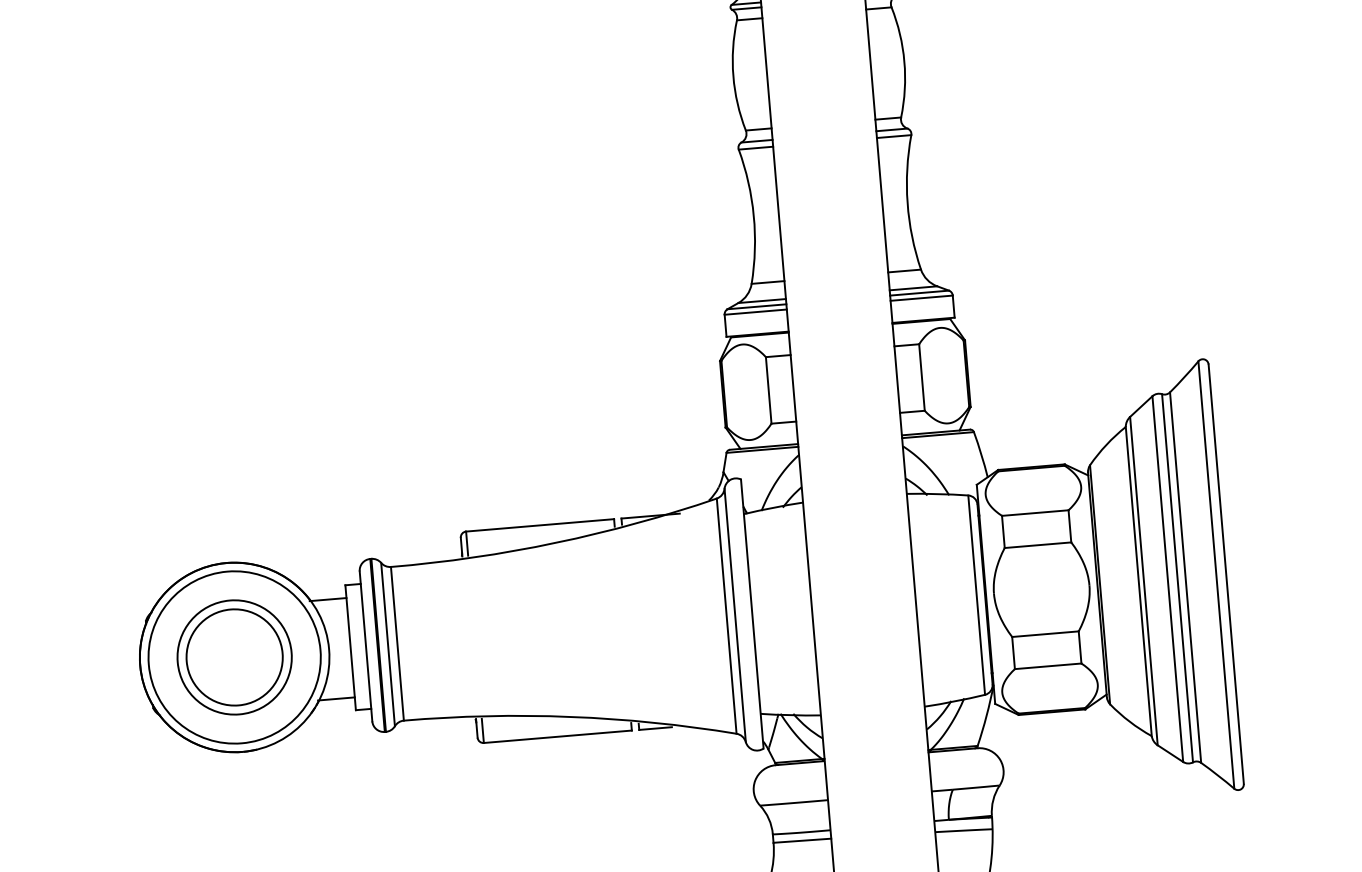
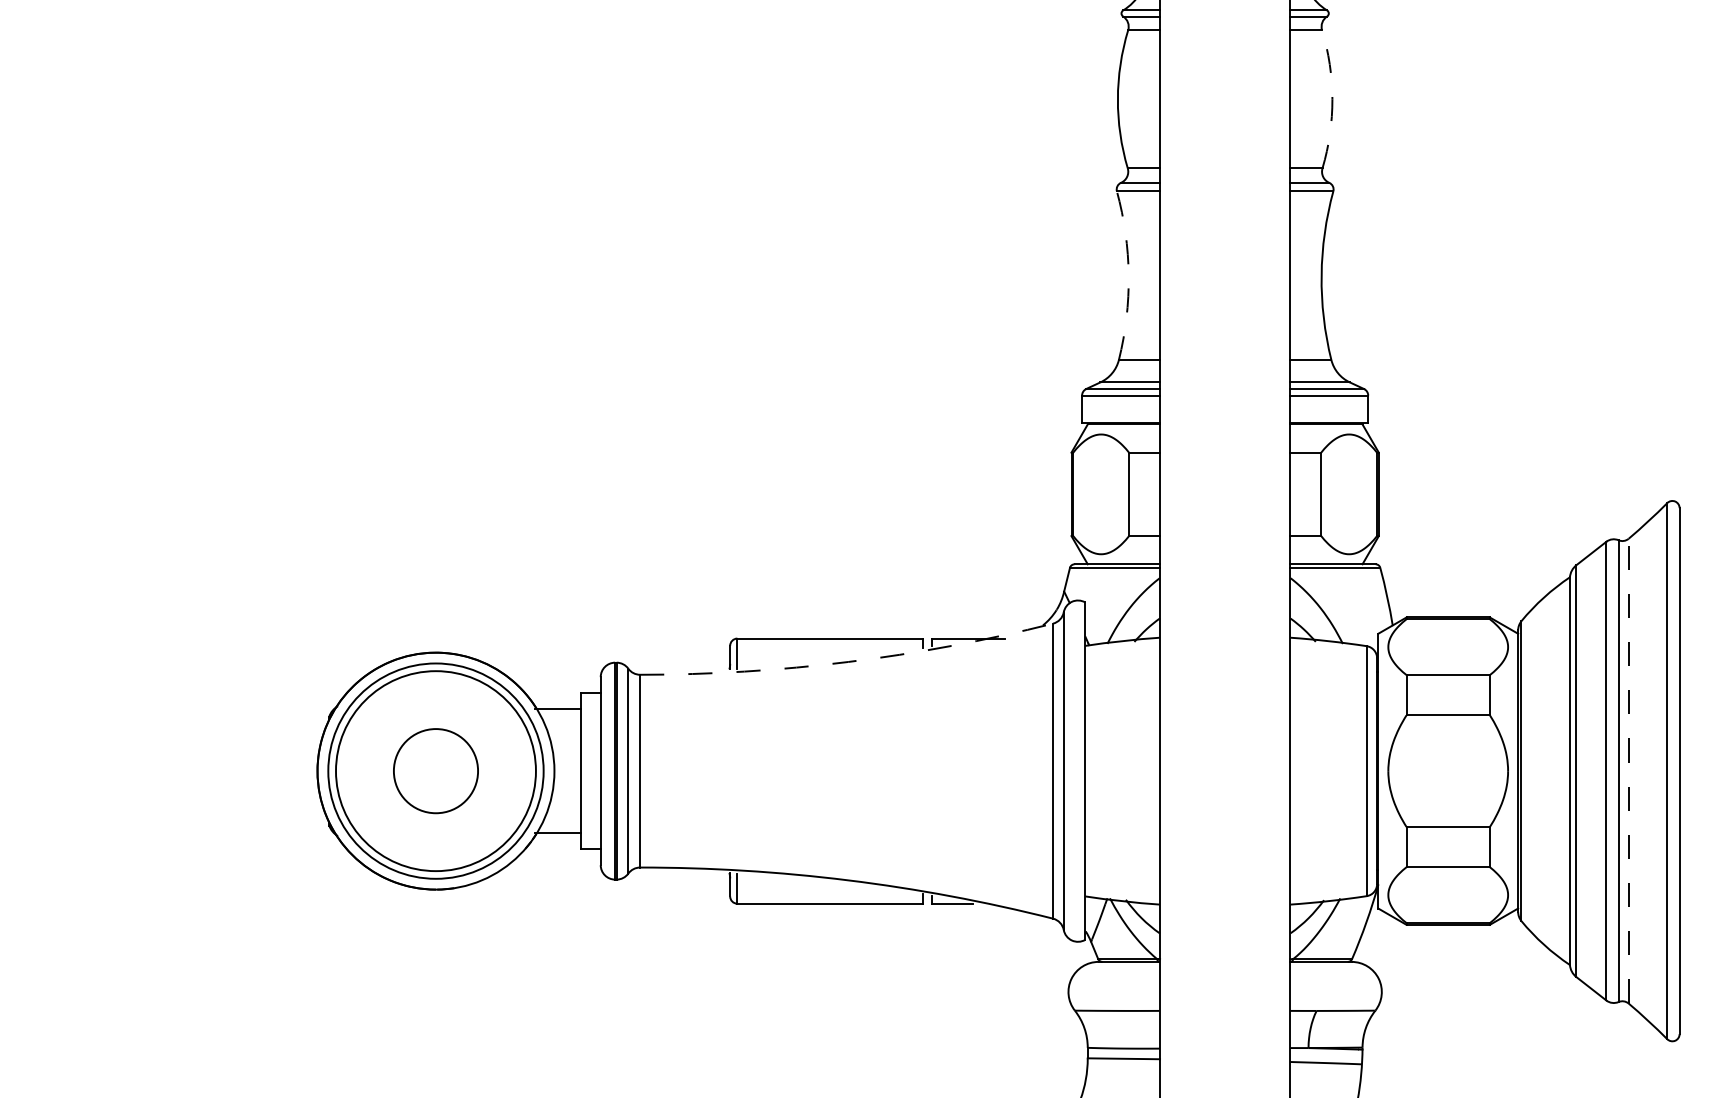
arc: (904, 61) -> (1332, 99), solid -> dashed
arc: (753, 215) -> (1128, 275), solid -> dashed
arc: (556, 543) -> (848, 662), solid -> dashed
line: (1185, 577) -> (1628, 770), solid -> dashed
circle: (234, 656) -> (435, 770), size x1.4
circle: (234, 657) -> (435, 771), size x0.7

